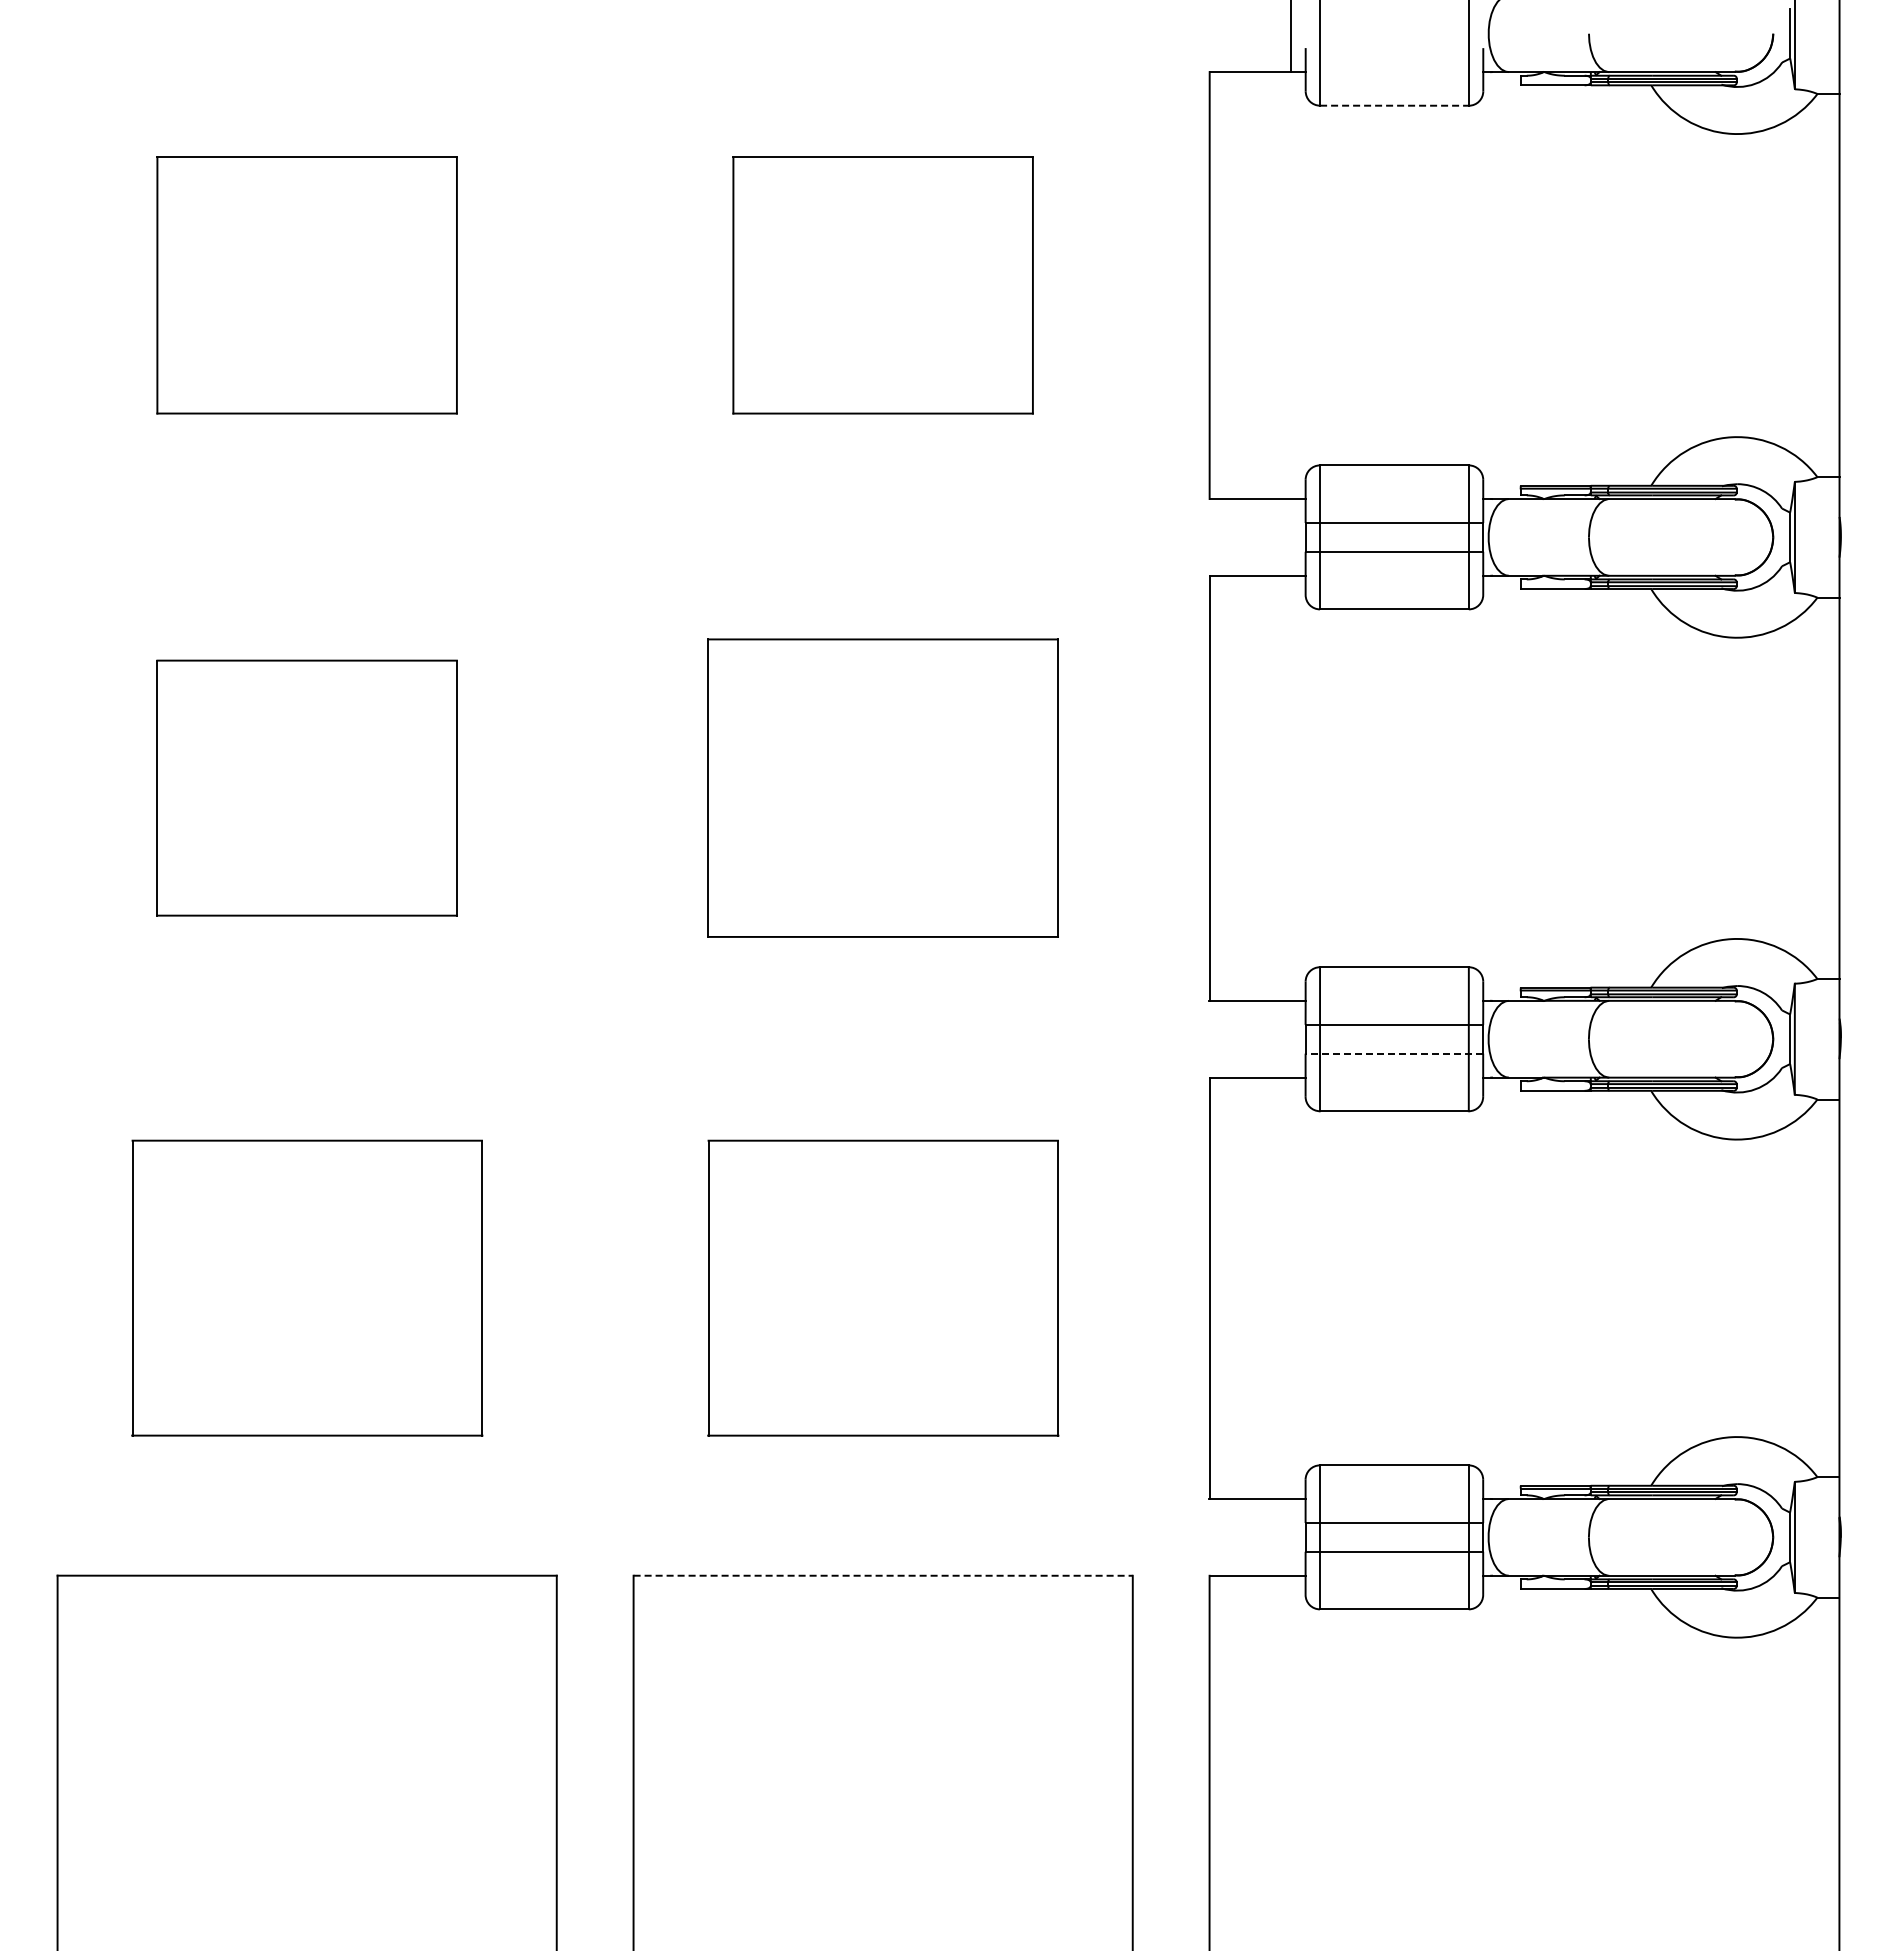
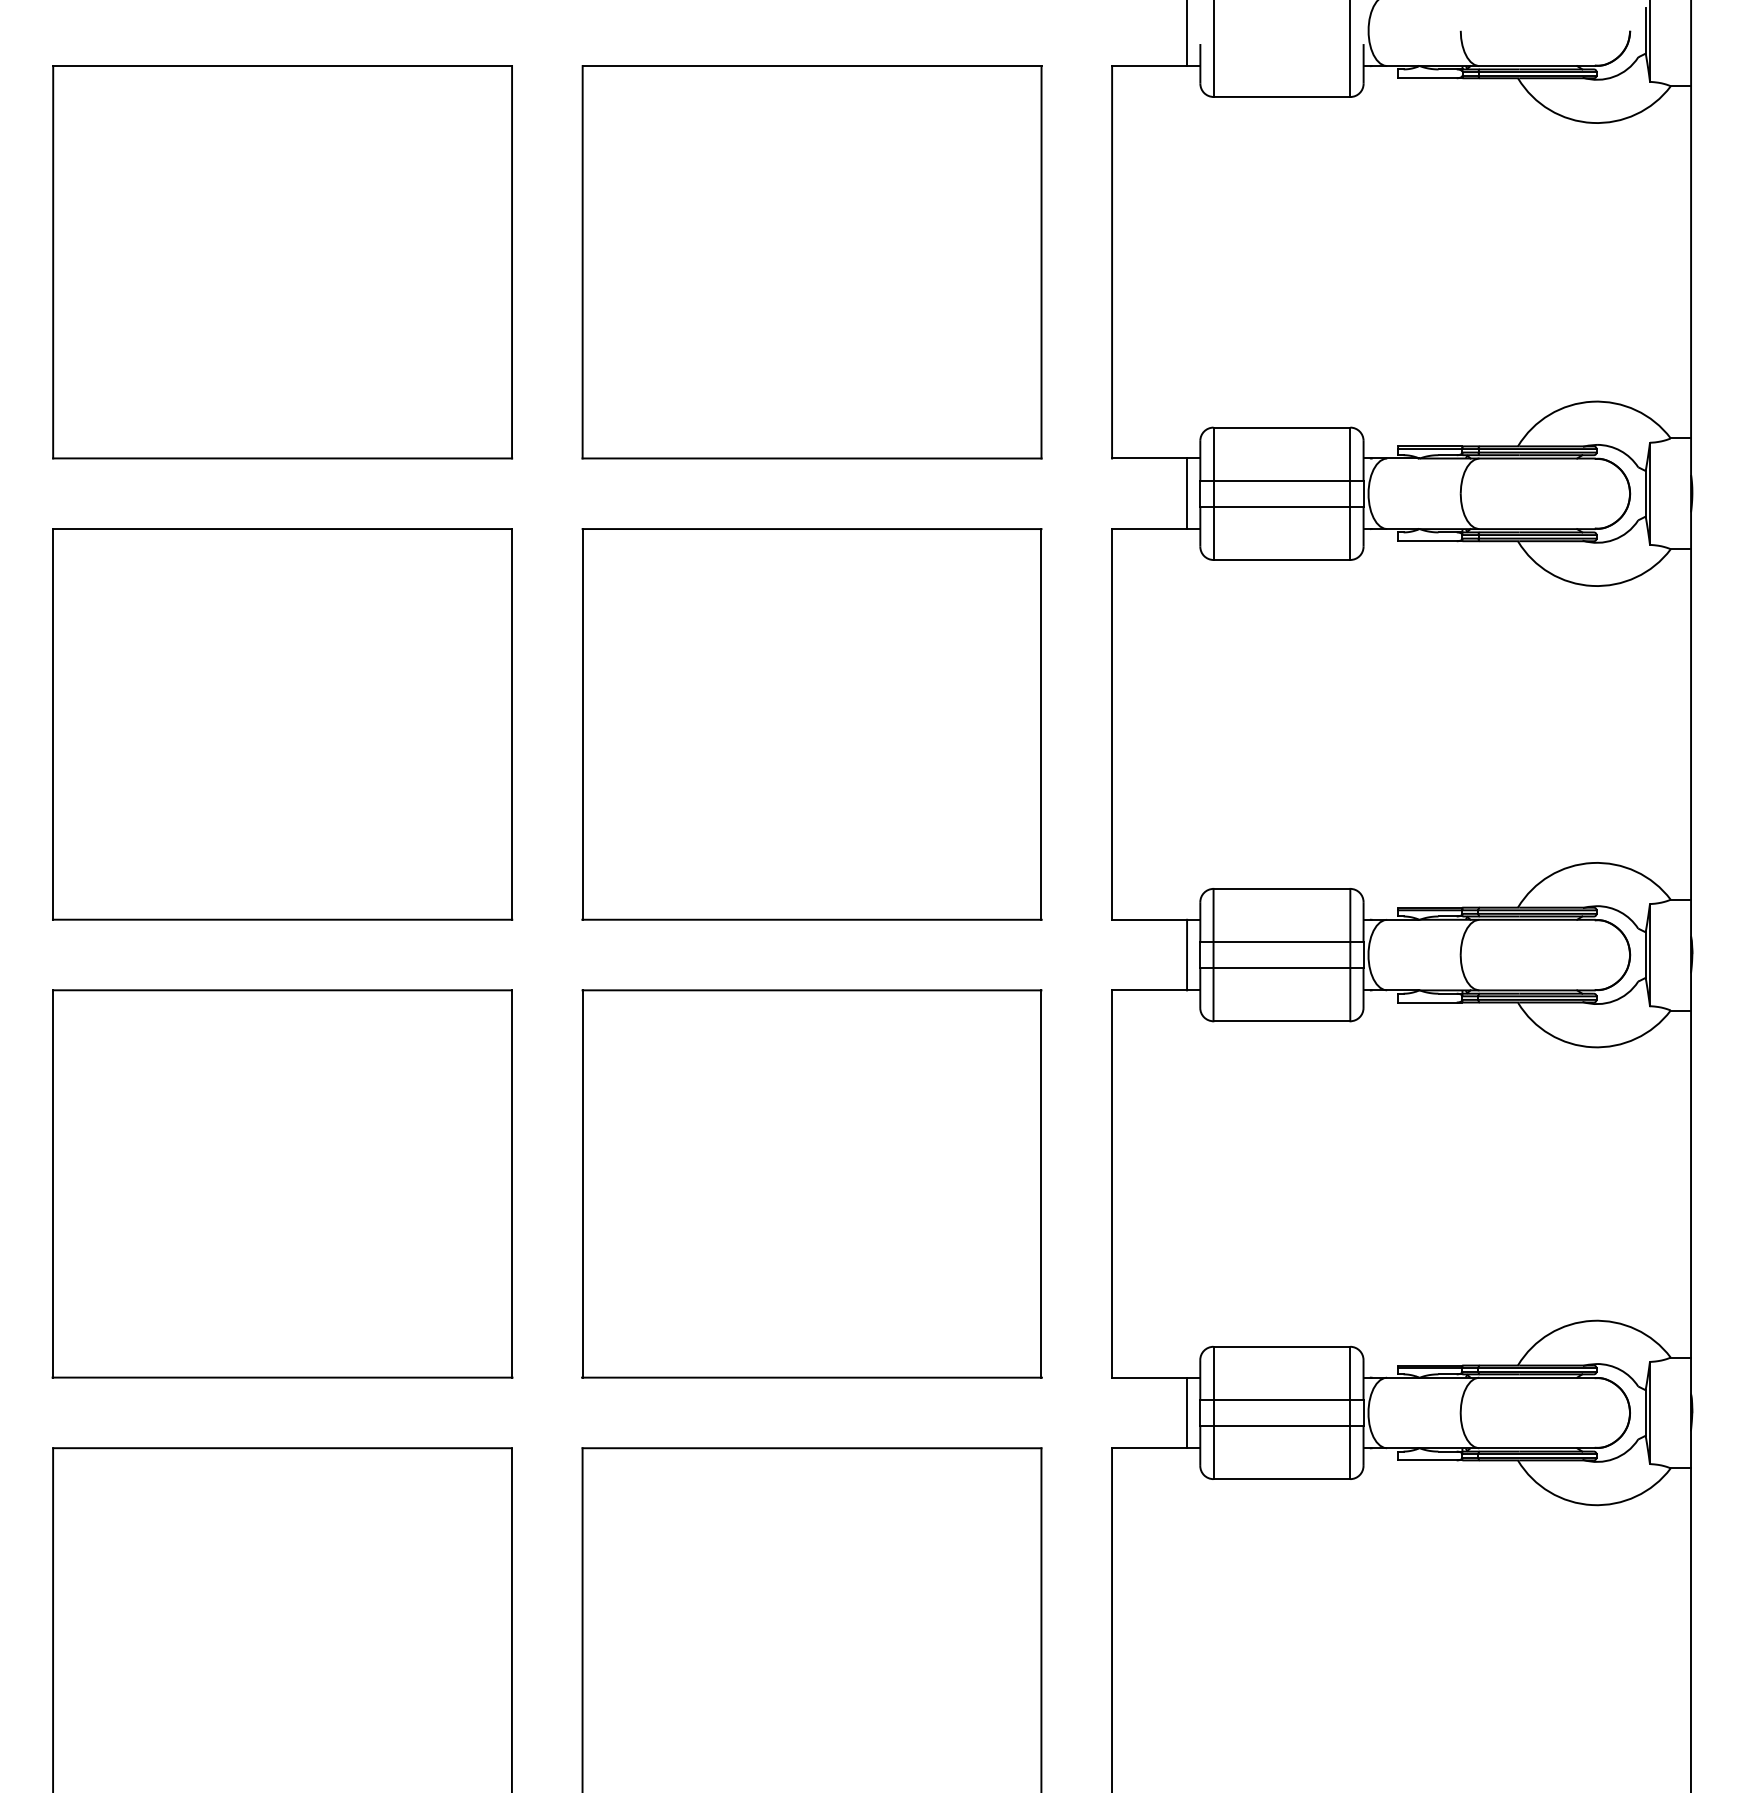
line: (1394, 105) -> (1282, 96), dashed -> solid
part: (306, 285) -> (281, 262), size x1.67
part: (882, 285) -> (811, 262), size x1.67
line: (1291, 537) -> (1187, 493), added
part: (306, 787) -> (281, 723), size x1.67
part: (882, 787) -> (811, 723), size x1.43
line: (1291, 1038) -> (1187, 954), added
line: (1394, 1053) -> (1282, 968), dashed -> solid
part: (307, 1287) -> (282, 1183), size x1.43
part: (883, 1287) -> (812, 1183), size x1.43
line: (1291, 1536) -> (1187, 1412), added
line: (883, 1575) -> (812, 1448), dashed -> solid

